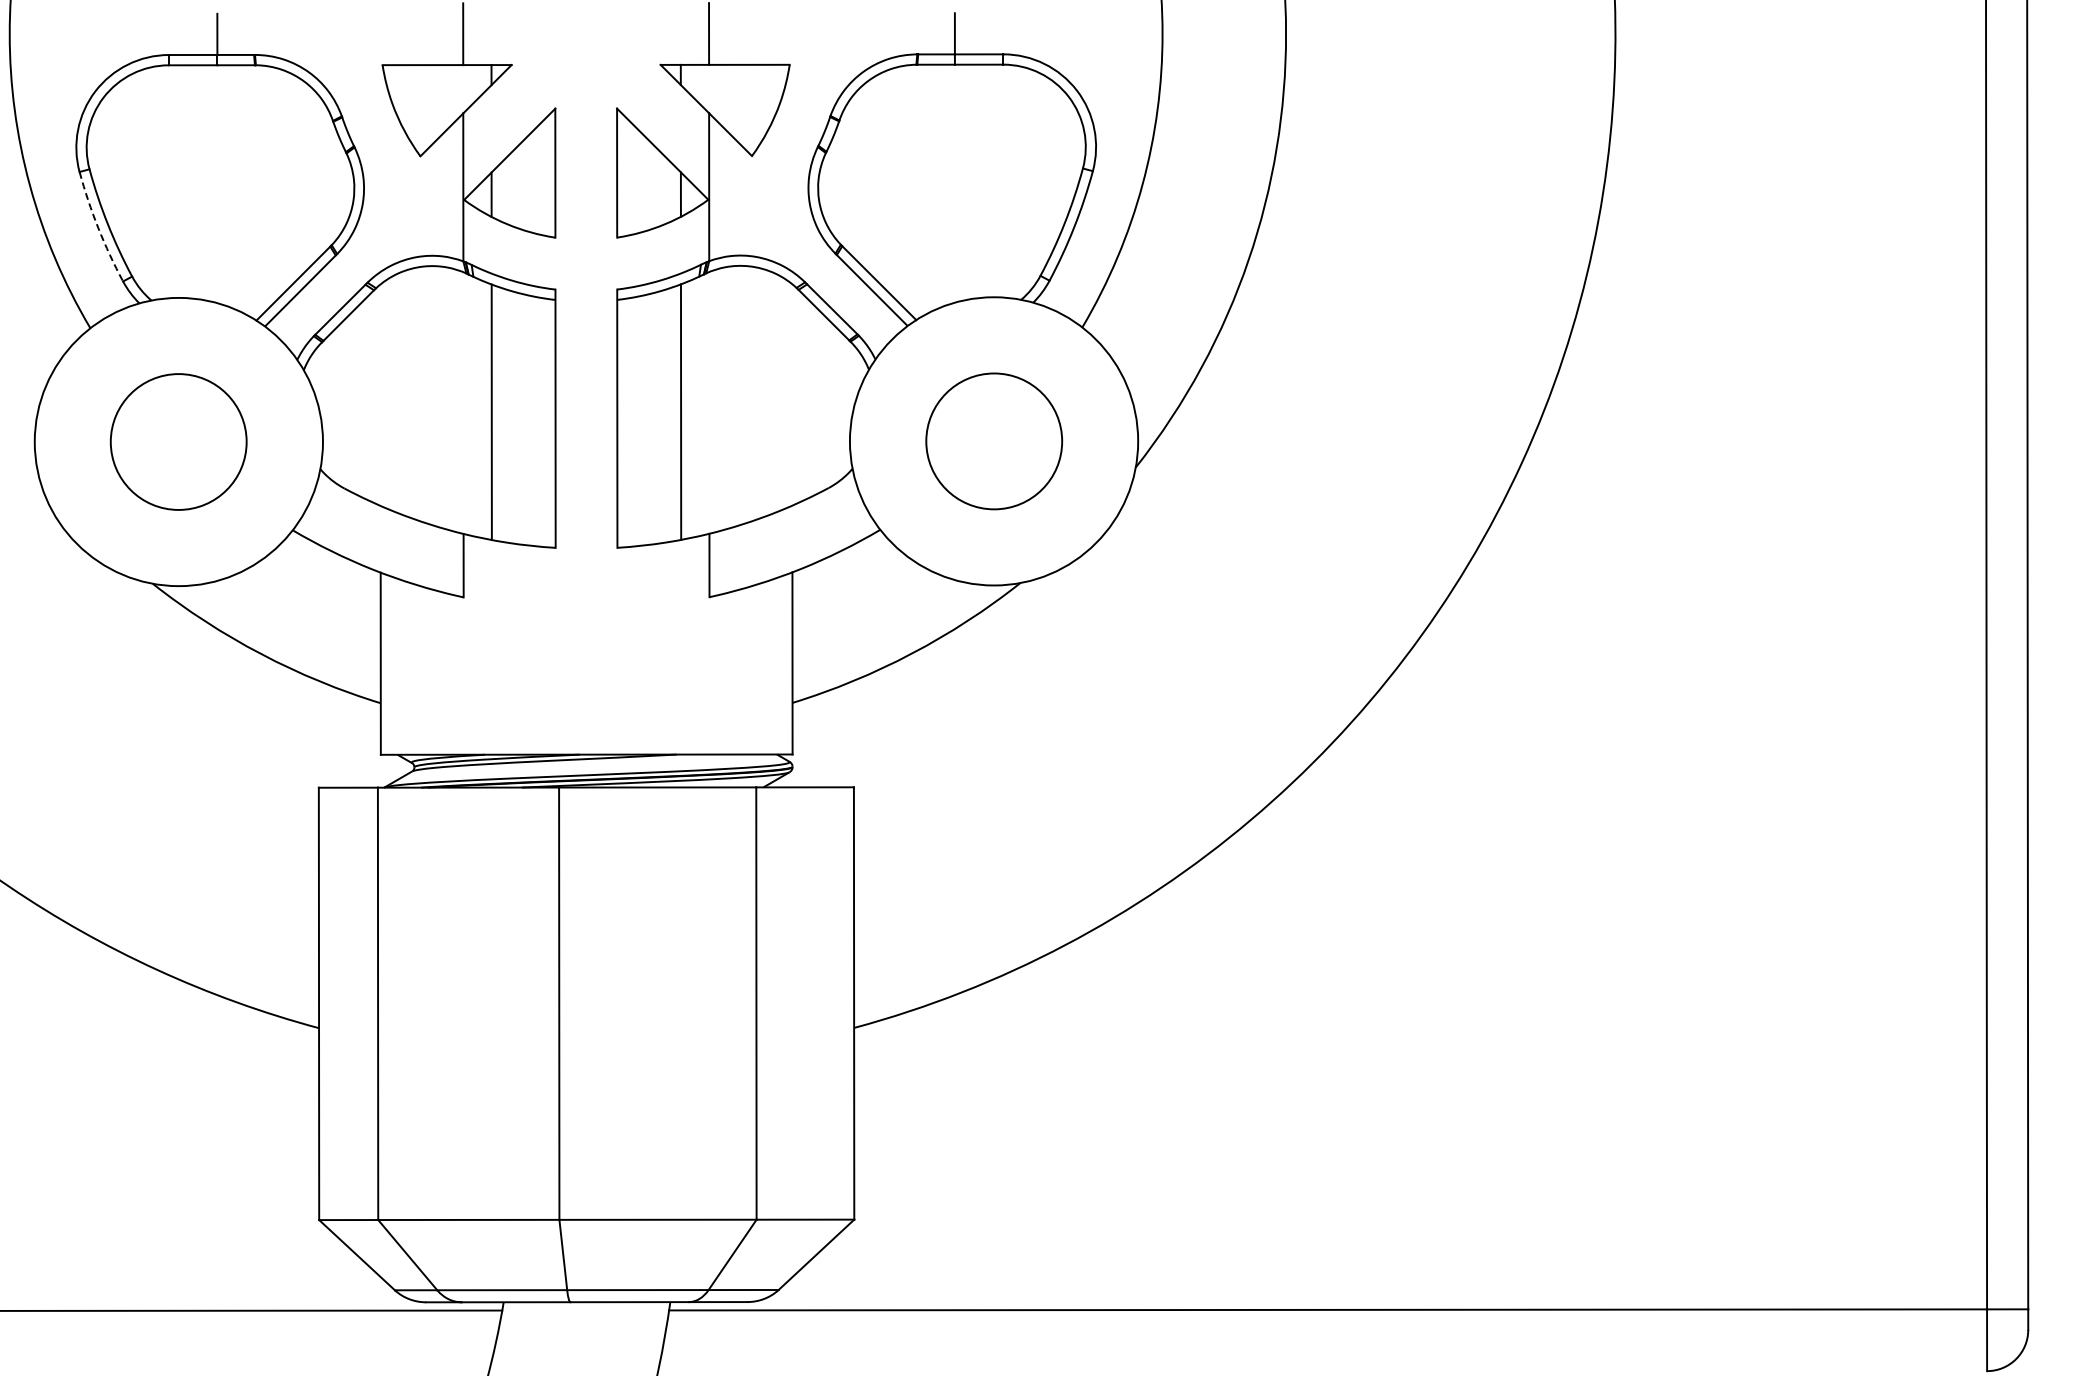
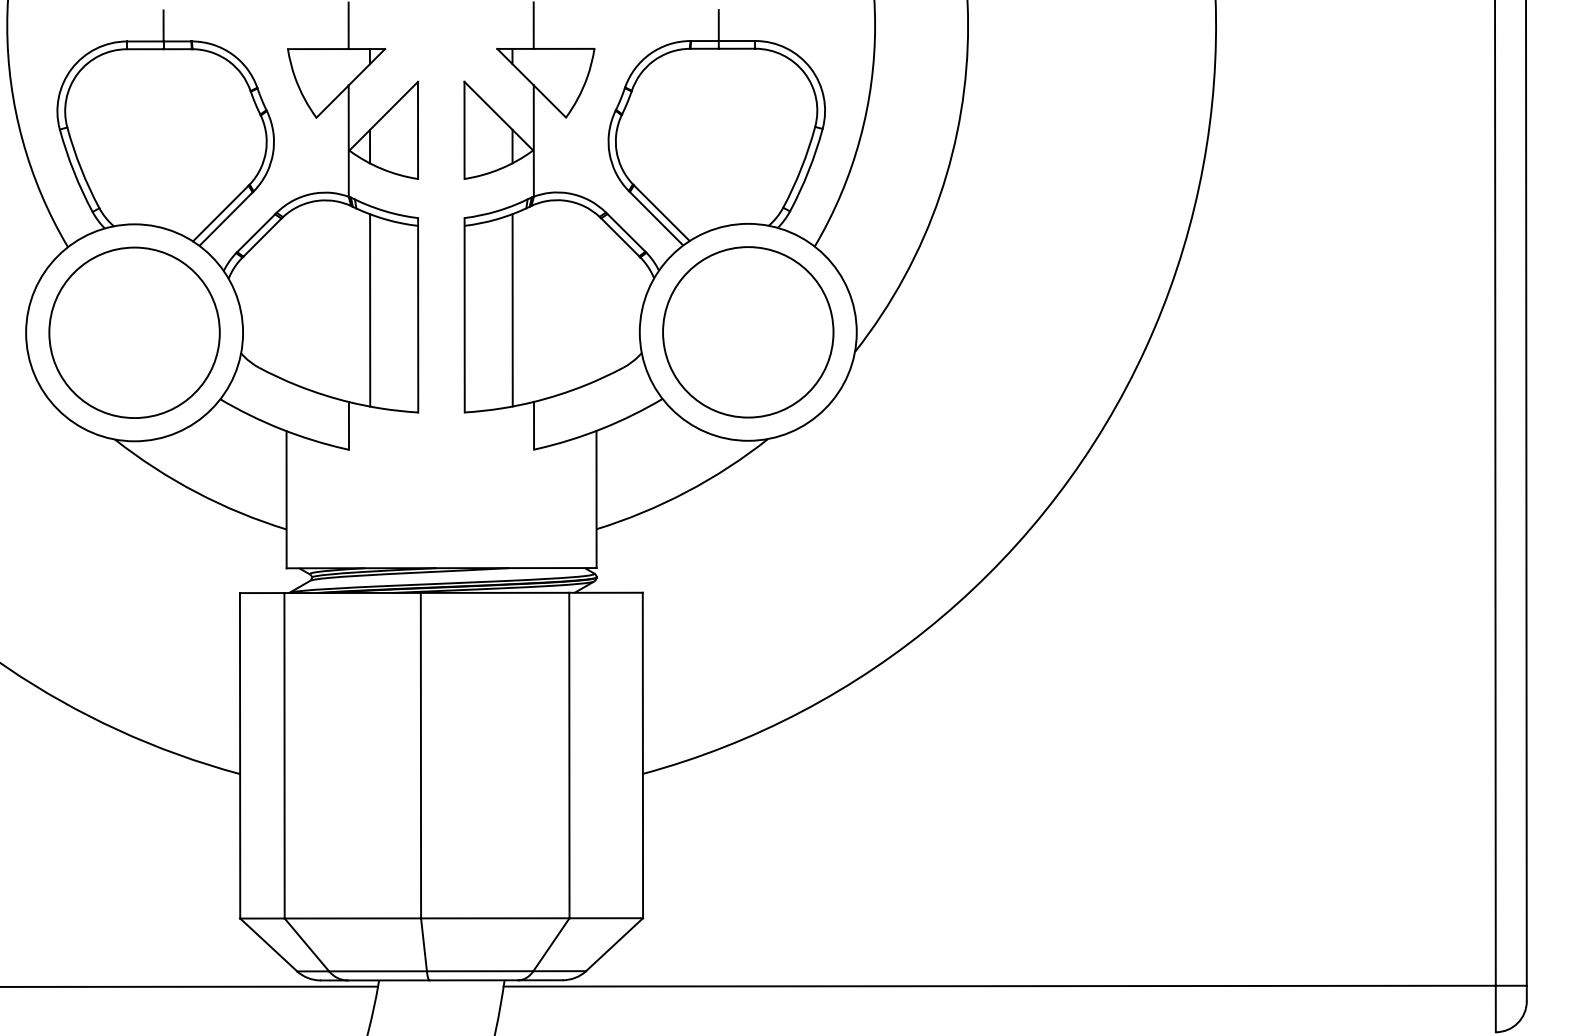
arc: (98, 227) -> (74, 171), dashed -> solid
circle: (178, 441) -> (134, 332), size x1.67
circle: (994, 441) -> (748, 332), size x1.67

